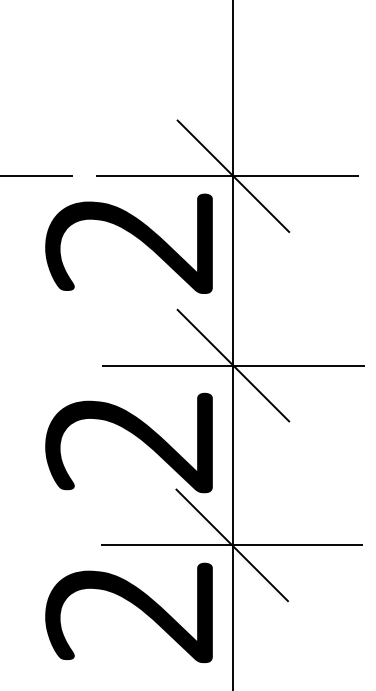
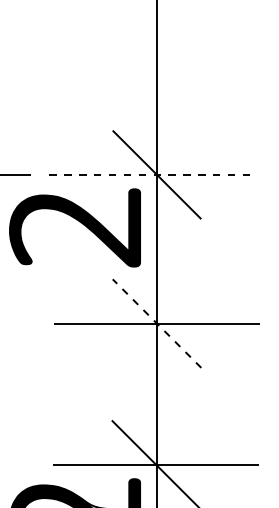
line: (228, 176) -> (153, 175), solid -> dashed
line: (233, 365) -> (157, 323), solid -> dashed
part: (134, 435) -> (79, 378), removed

